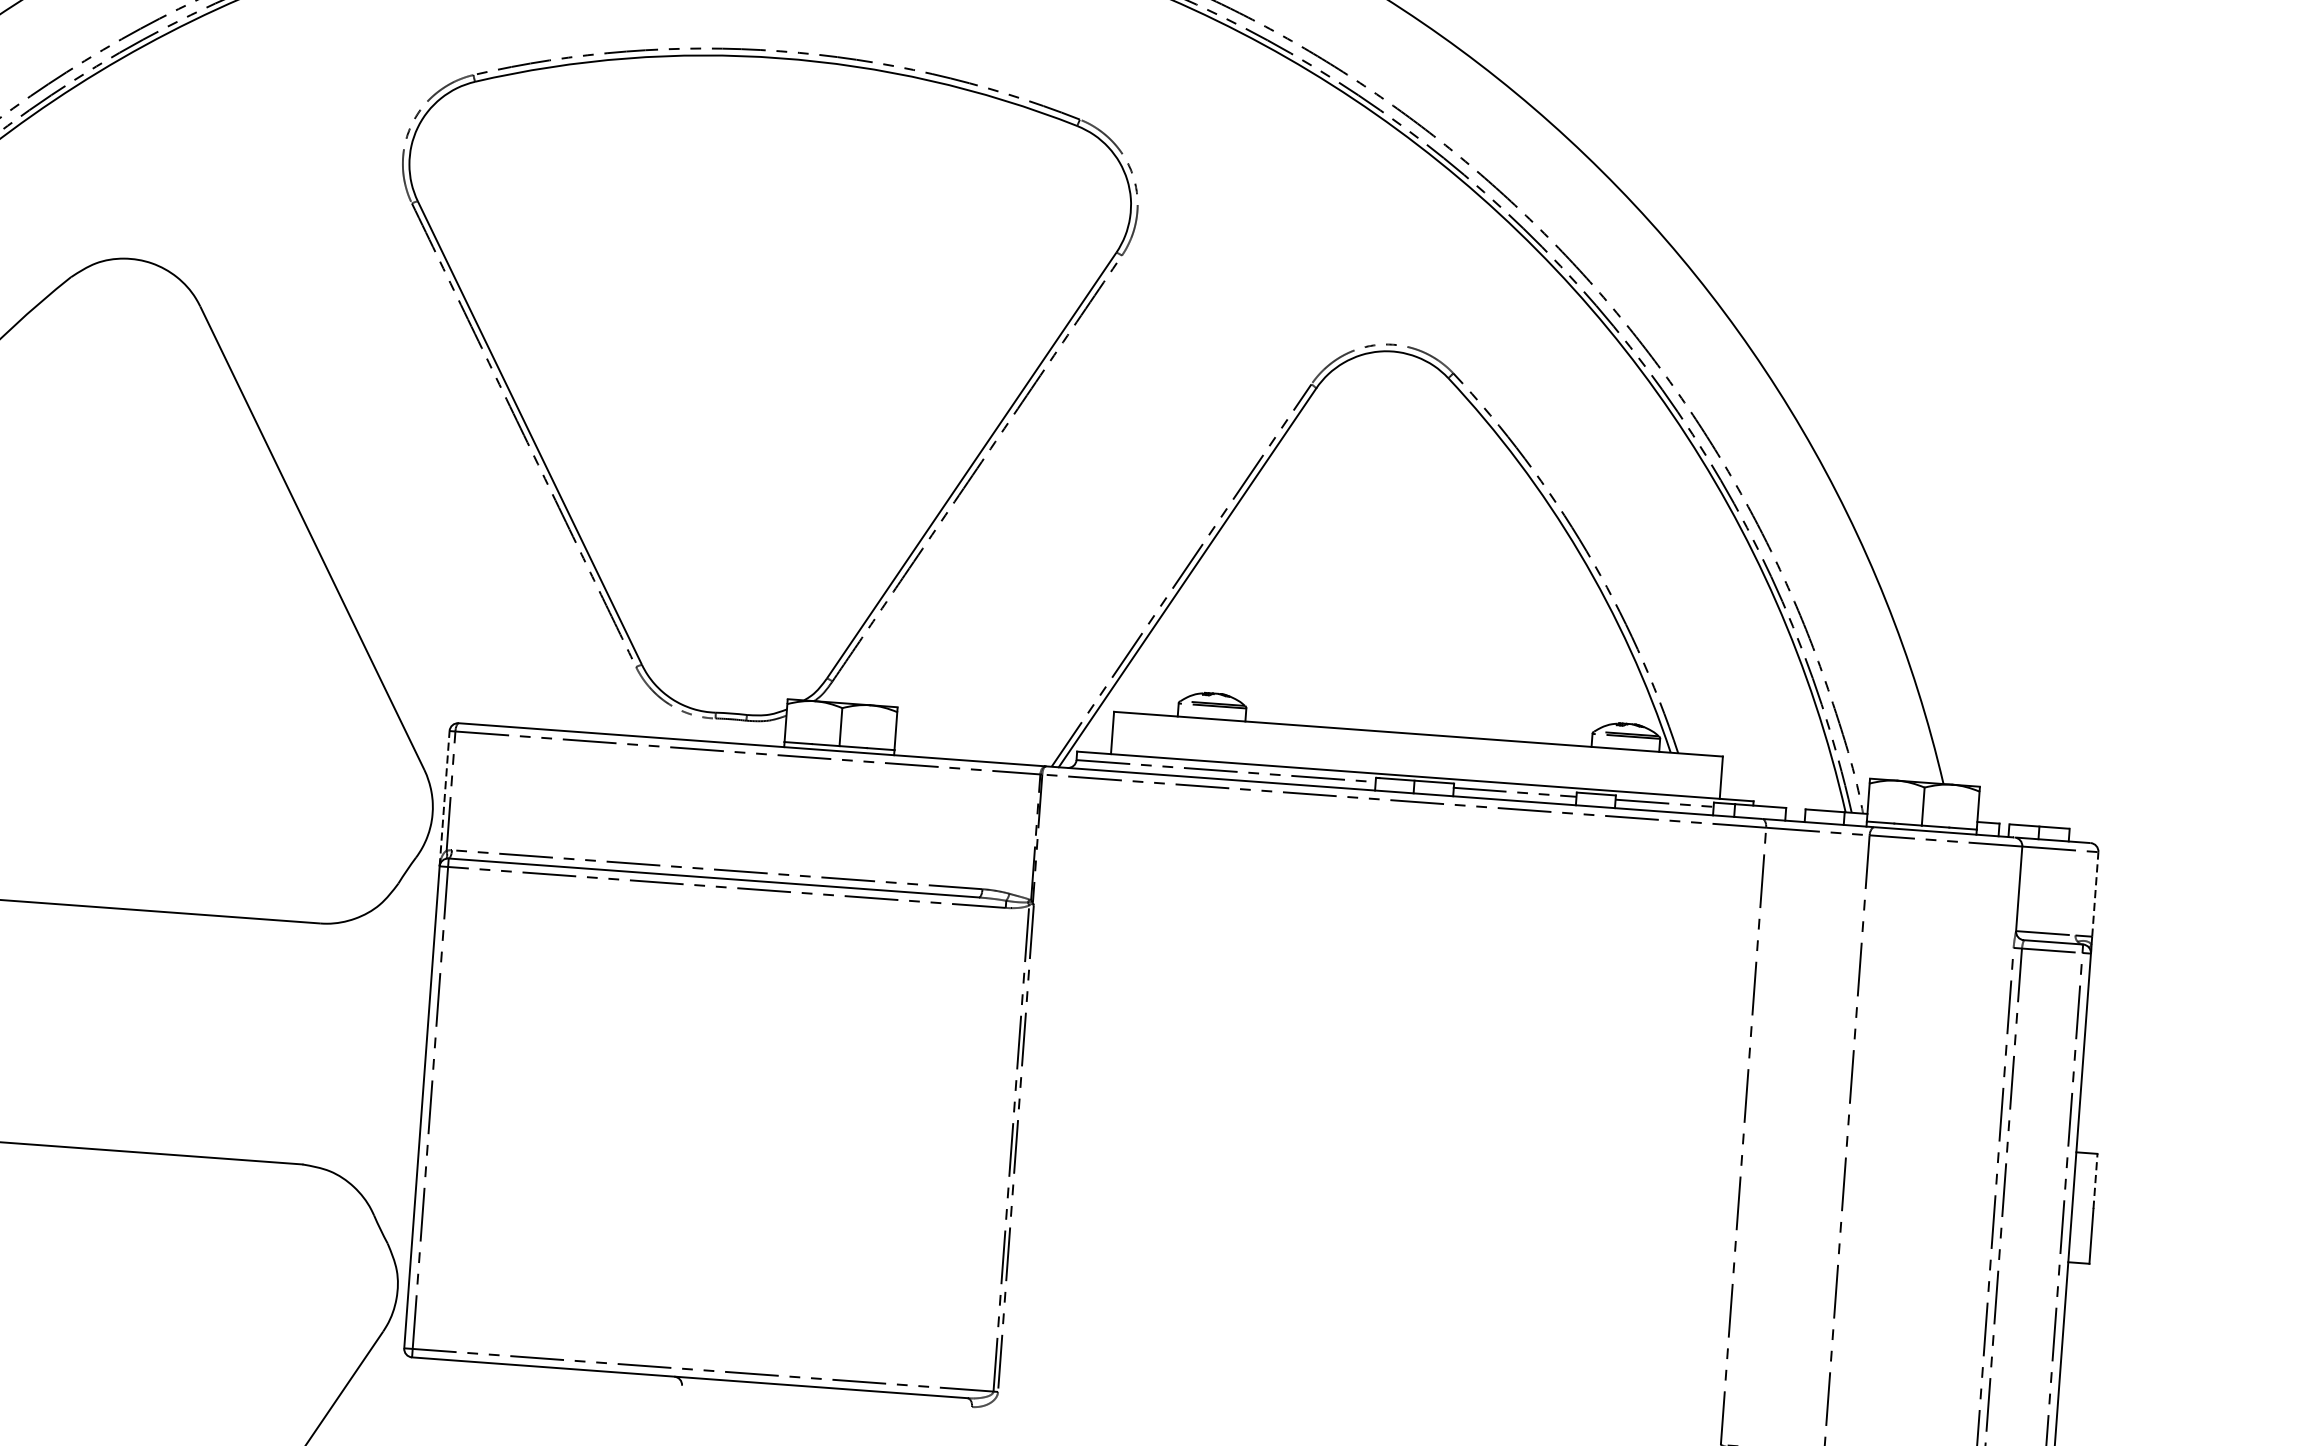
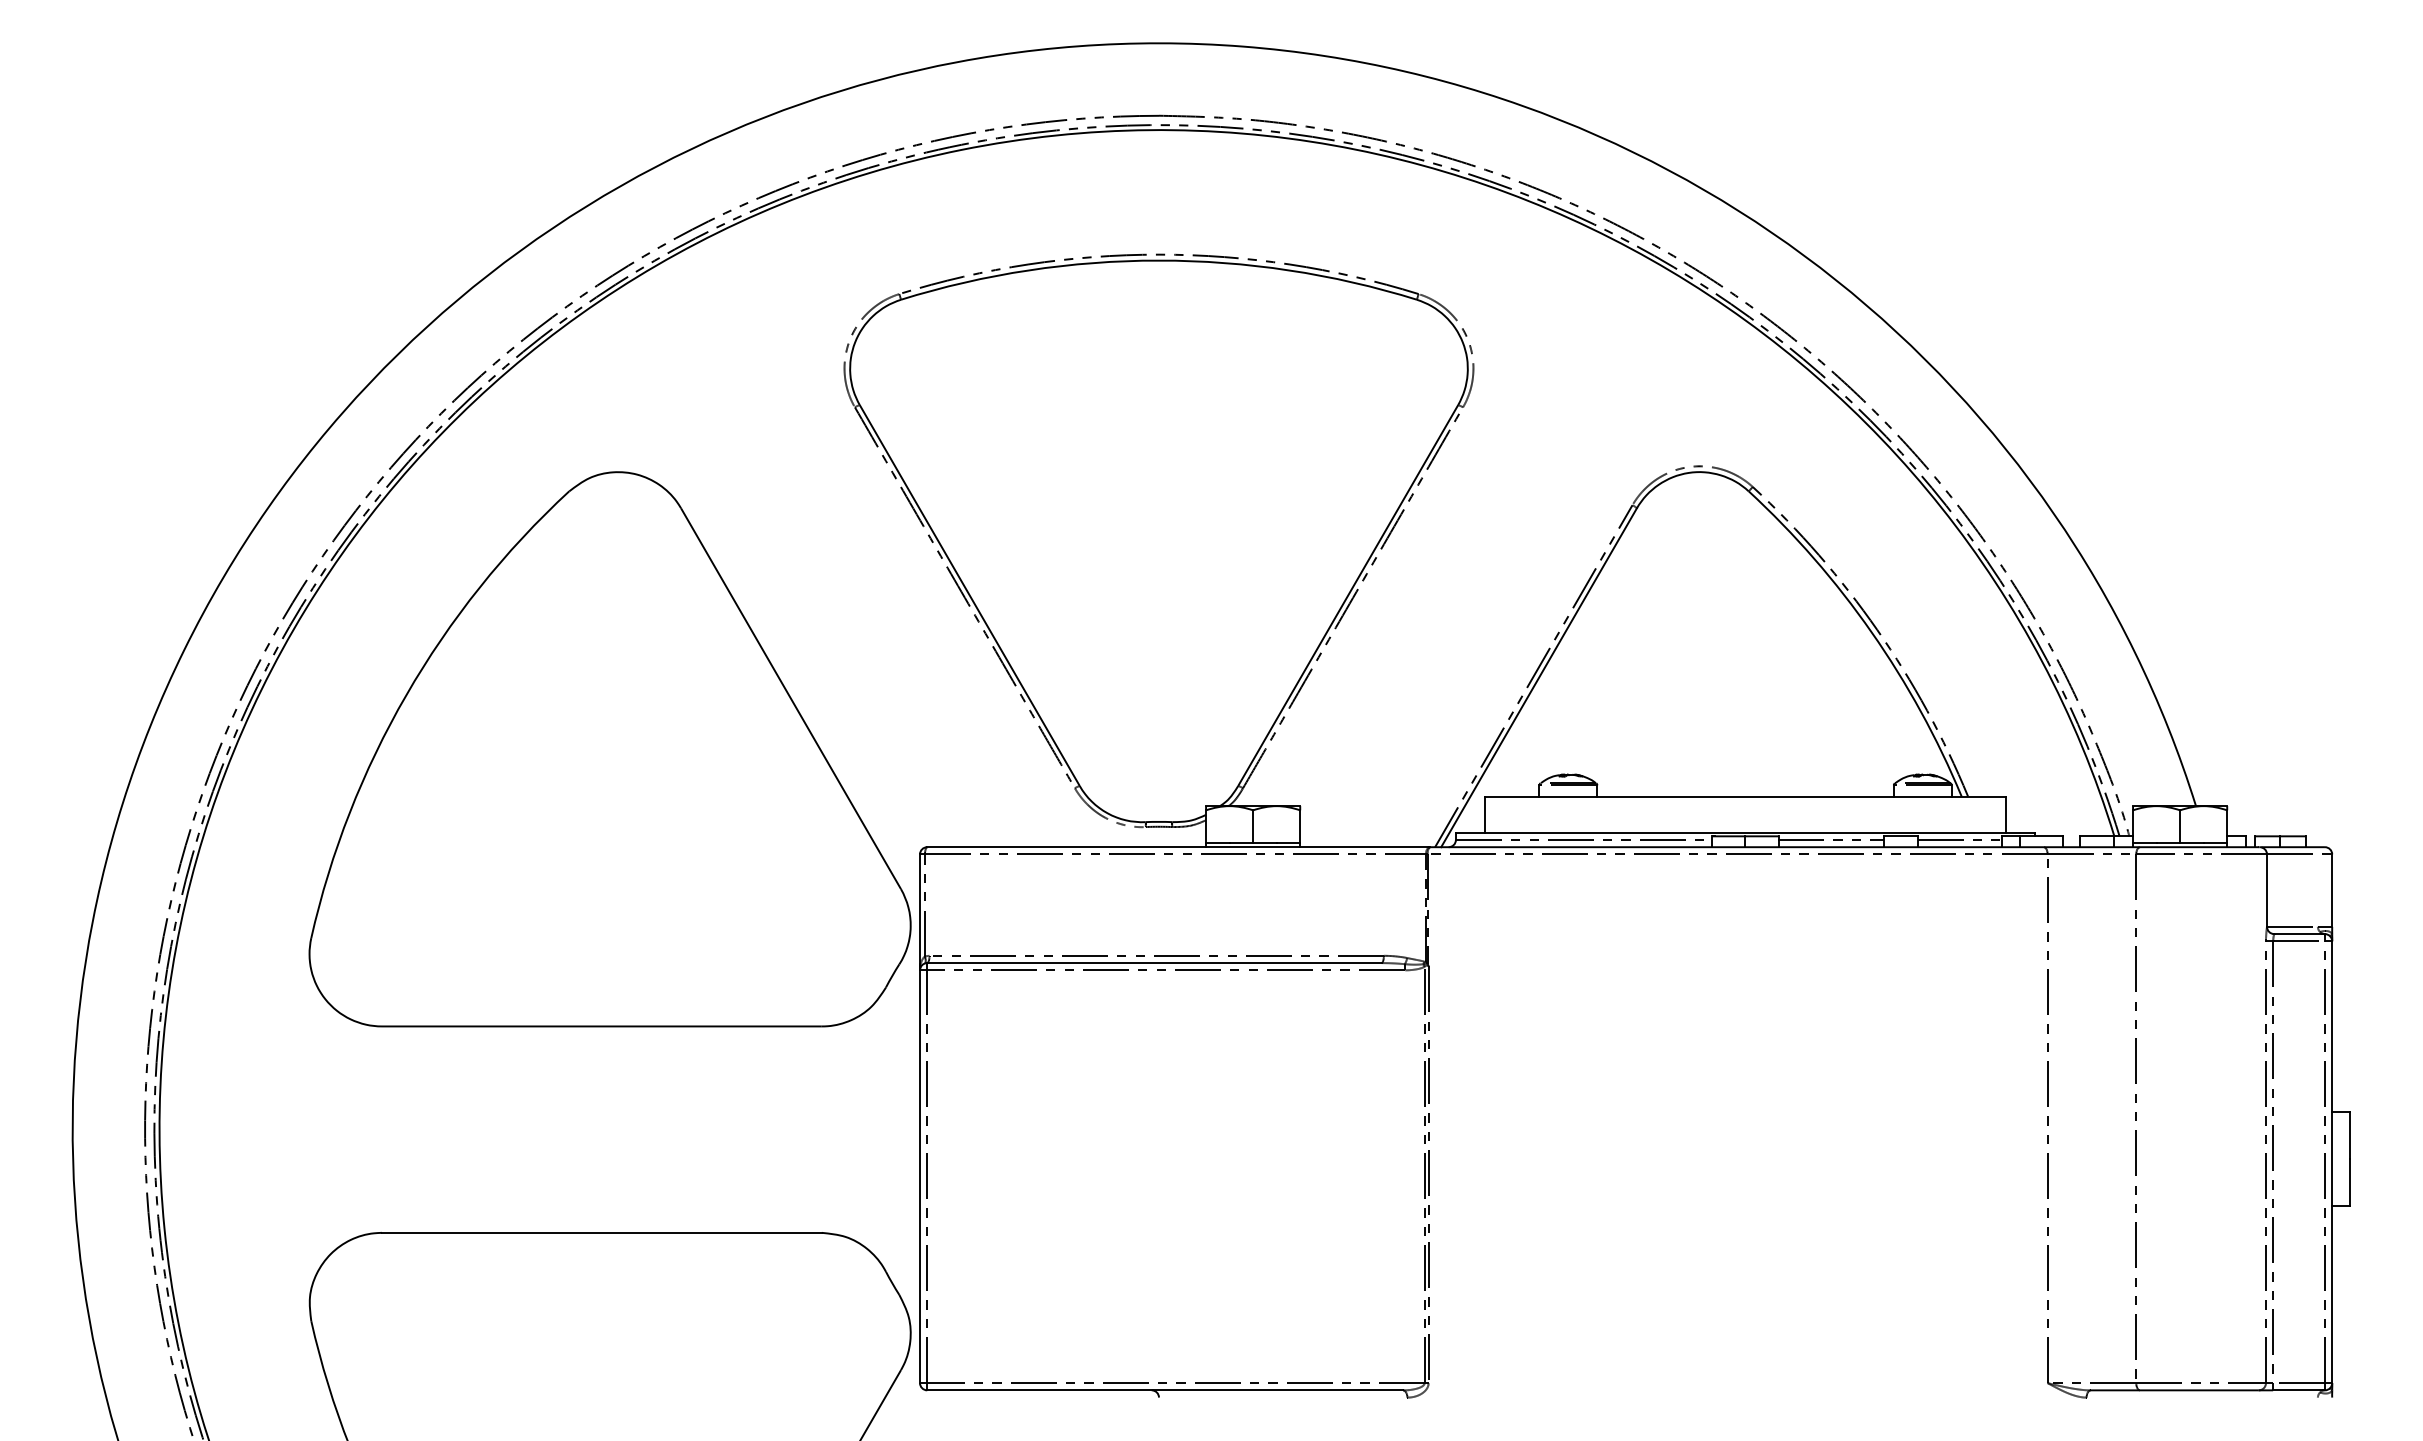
line: (445, 798) -> (920, 912), dashed -> solid
line: (2095, 894) -> (2332, 890), dashed -> solid
line: (2095, 1181) -> (2350, 1135), dashed -> solid

